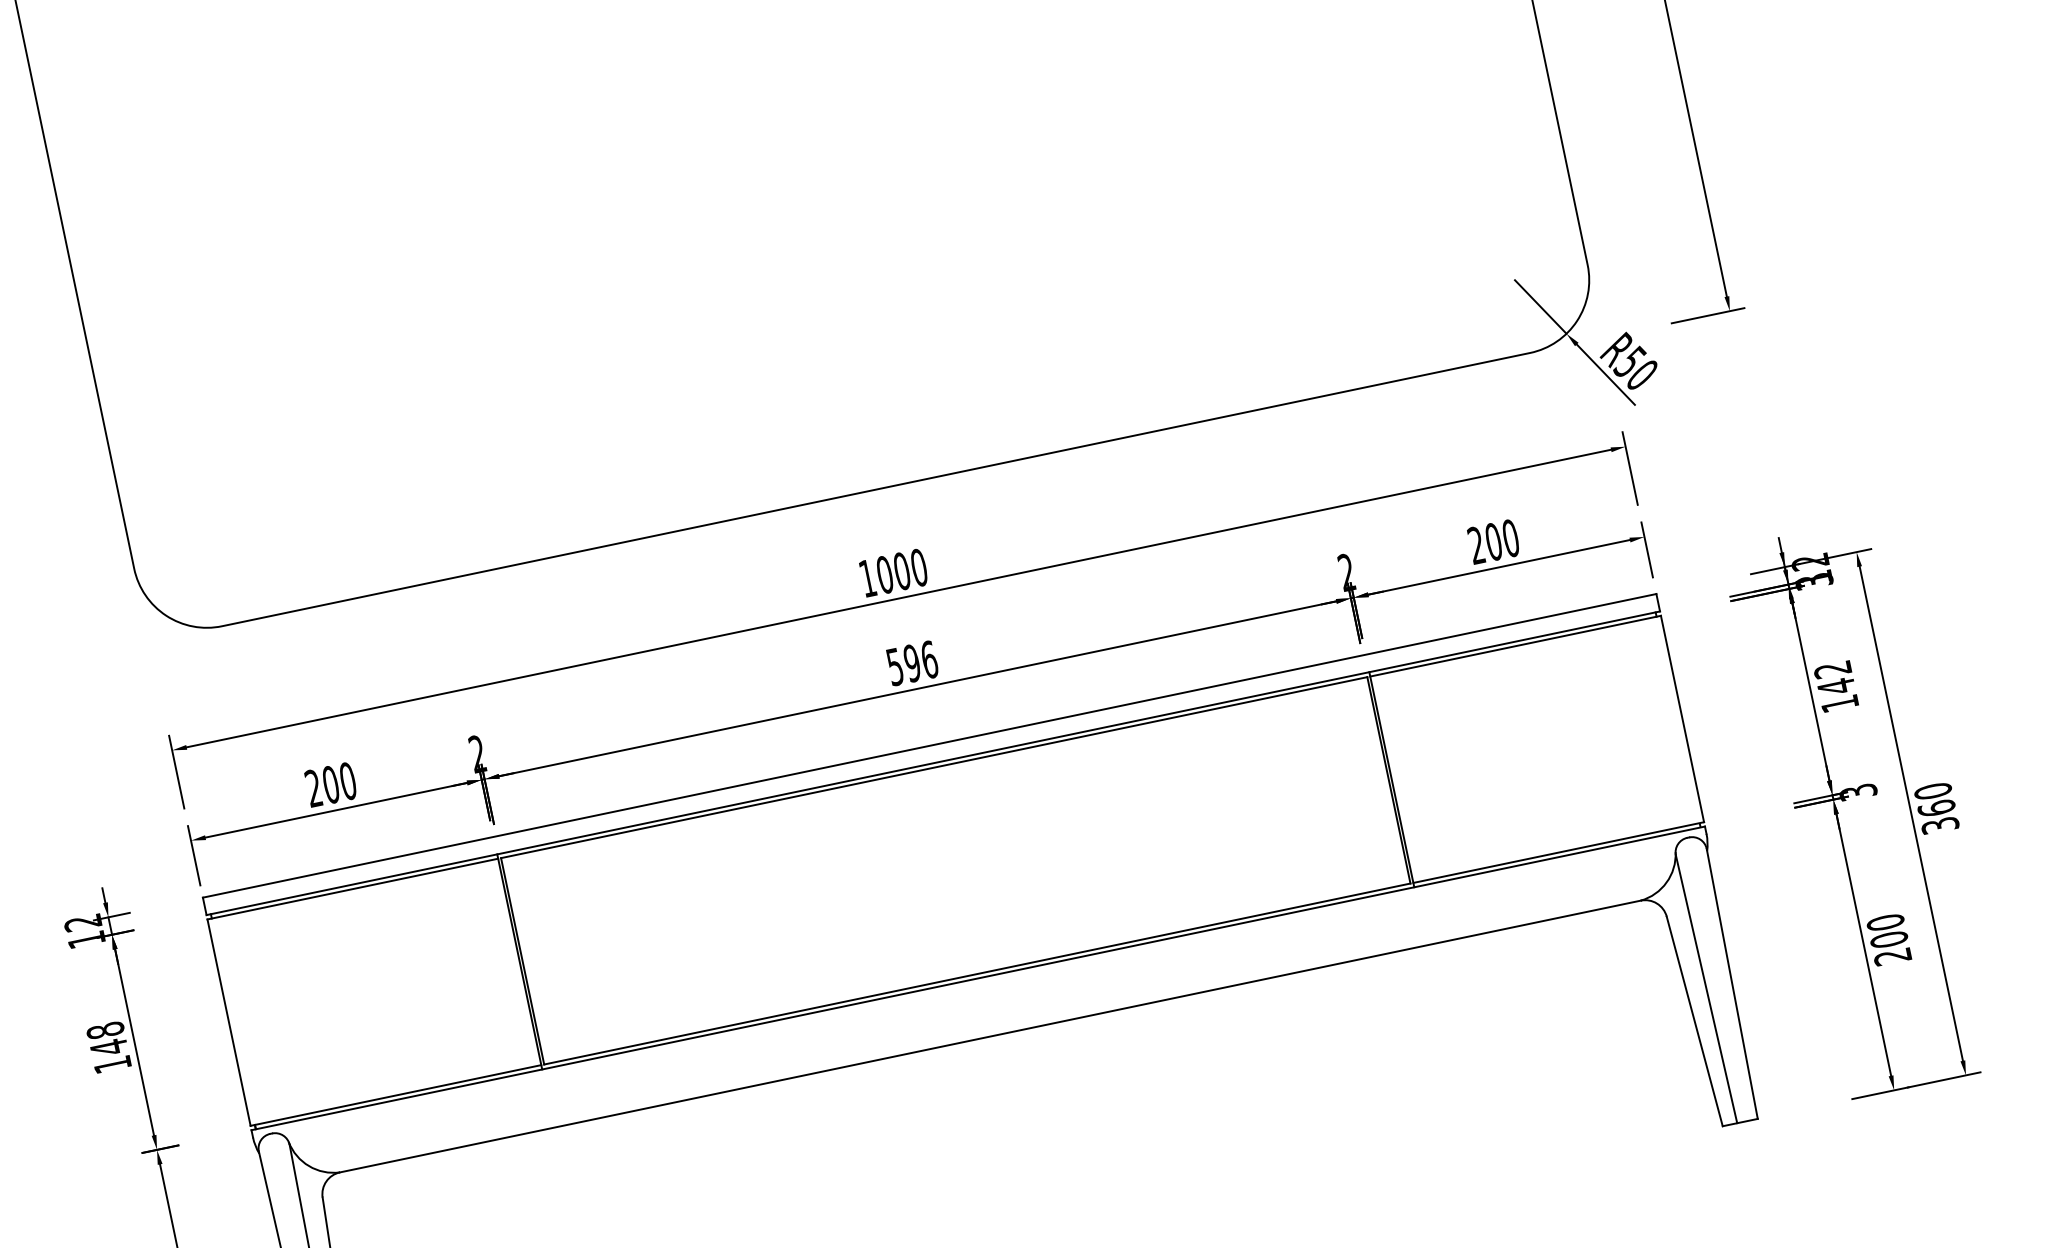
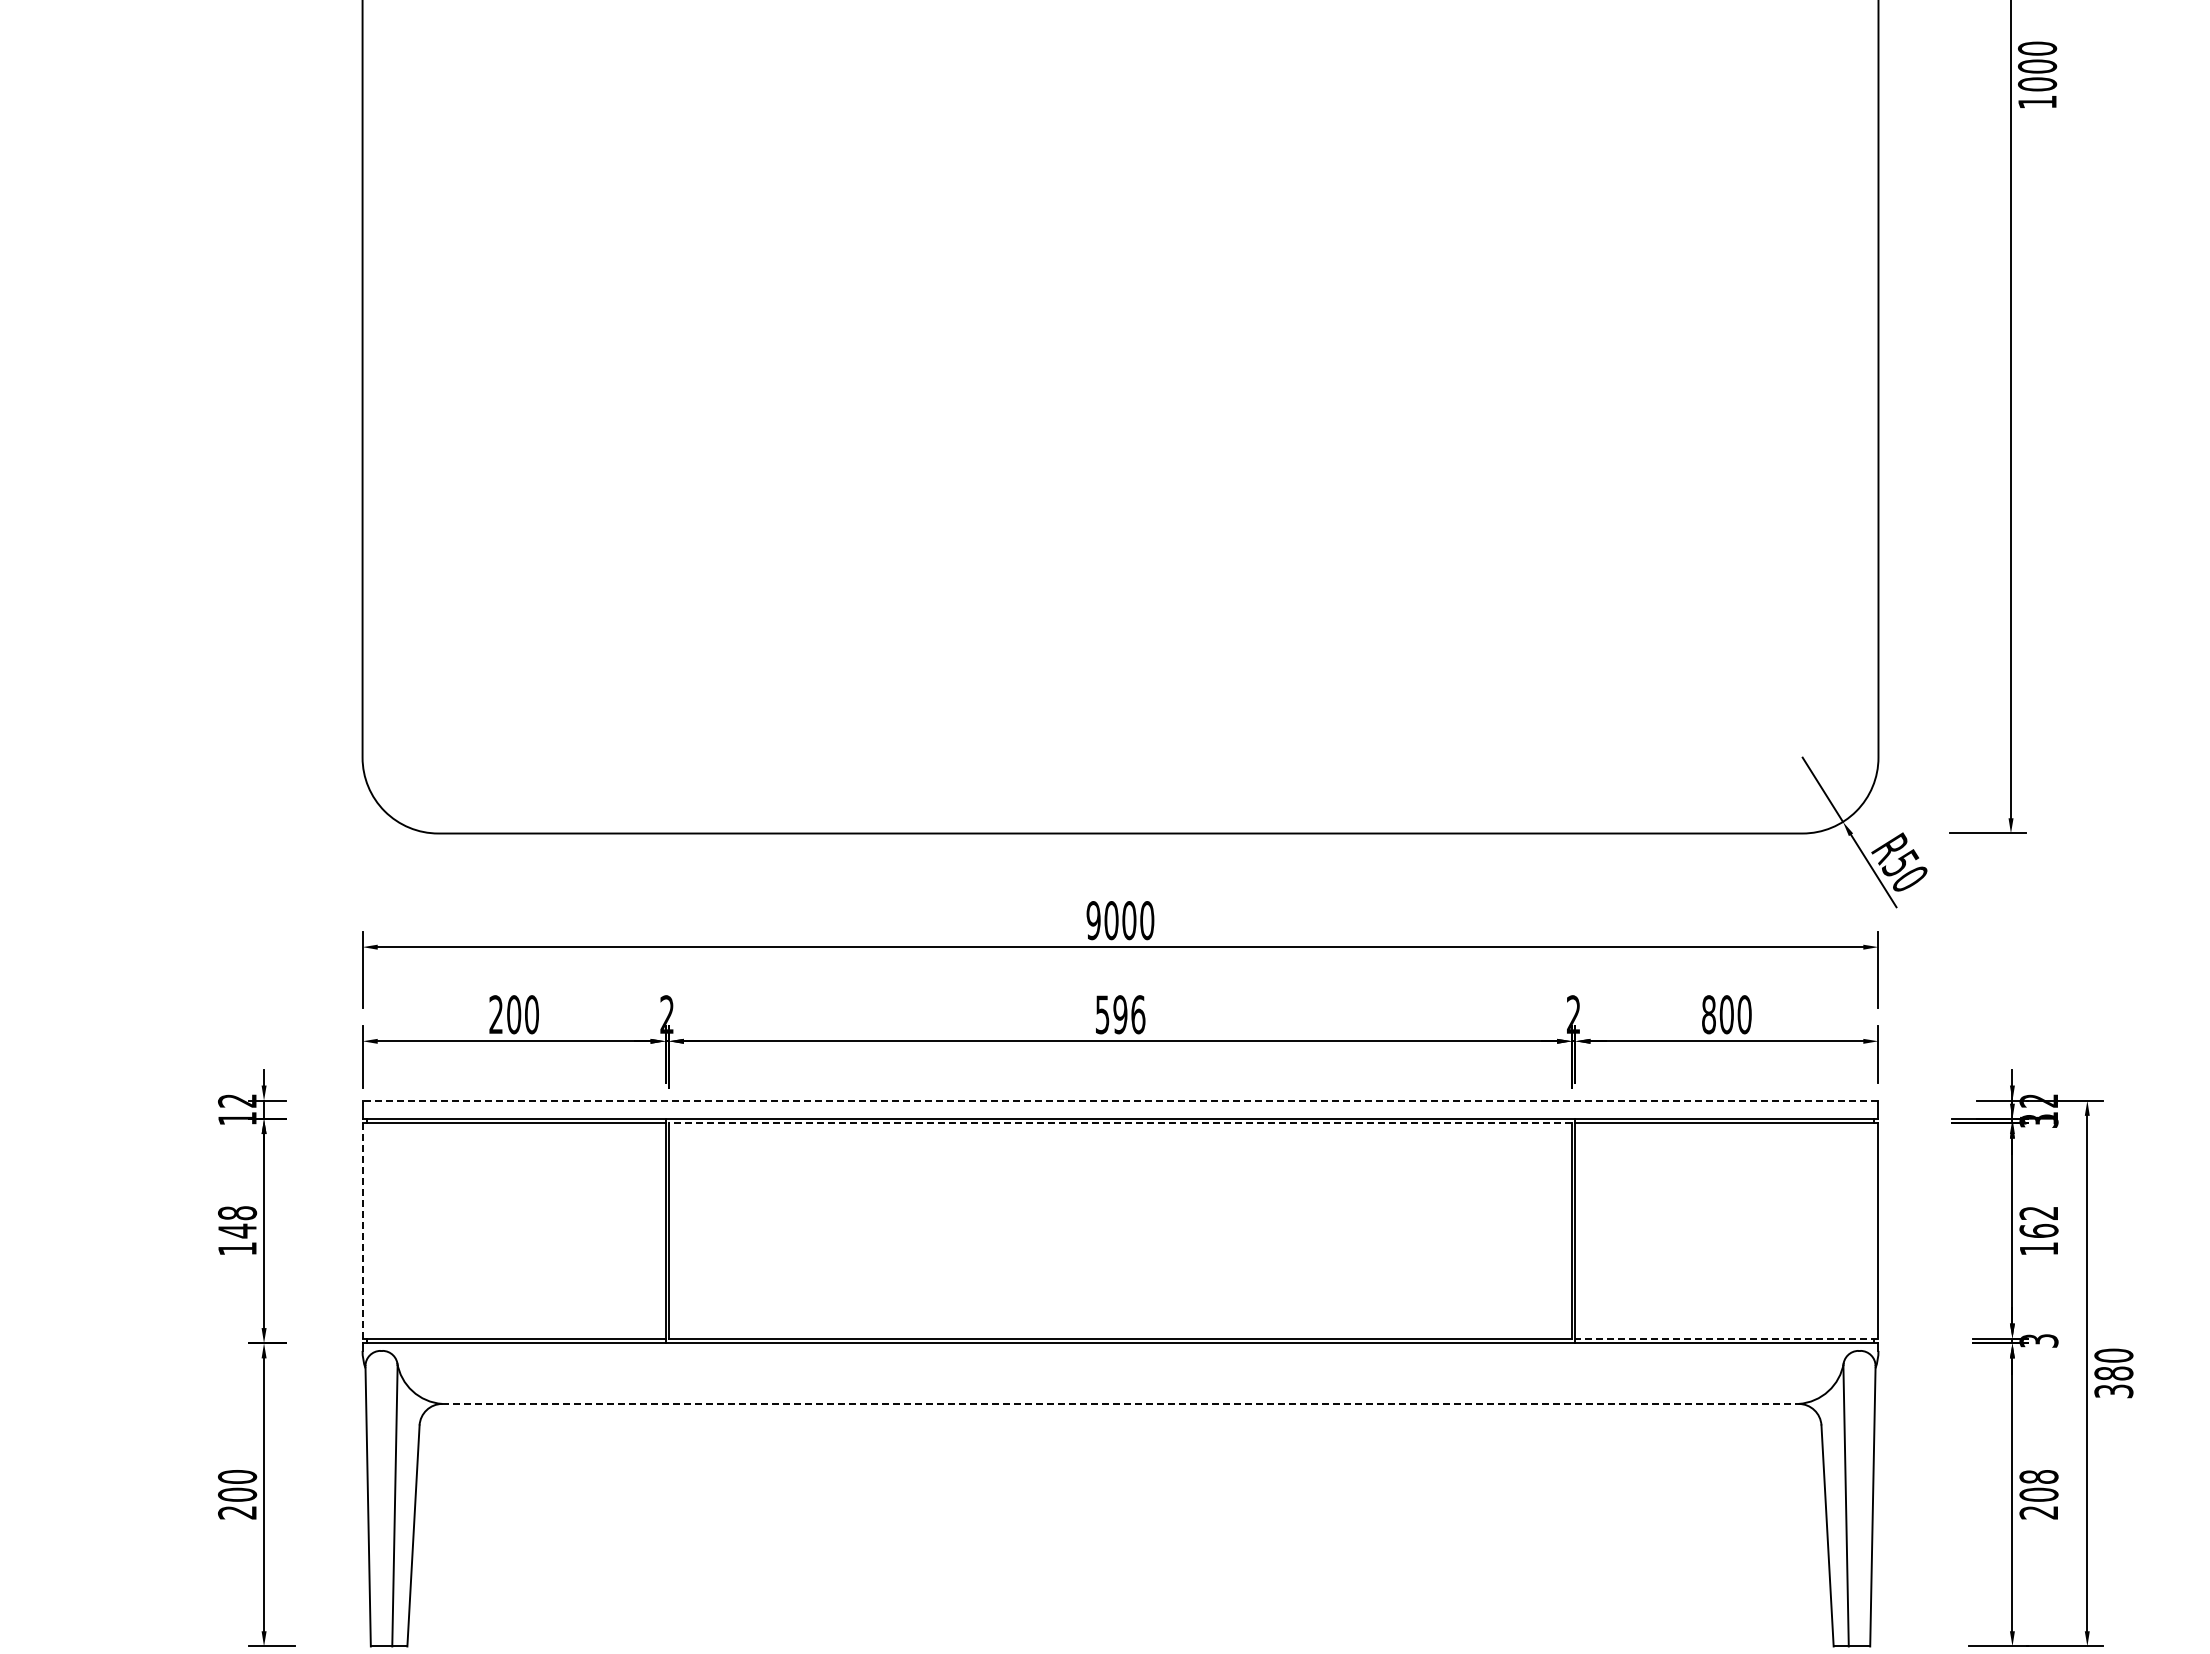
text: (1476, 545) -> (1708, 1014), 200 -> 800
text: (867, 578) -> (1093, 920), 1000 -> 9000
text: (1835, 686) -> (2038, 1230), 142 -> 162
line: (929, 745) -> (1120, 1100), solid -> dashed
line: (934, 767) -> (1120, 1123), solid -> dashed
text: (1936, 808) -> (2113, 1373), 360 -> 380
line: (1558, 852) -> (1726, 1338), solid -> dashed
text: (1885, 922) -> (2038, 1476), 200 -> 208
line: (229, 1023) -> (362, 1231), solid -> dashed
line: (991, 1035) -> (1121, 1403), solid -> dashed

